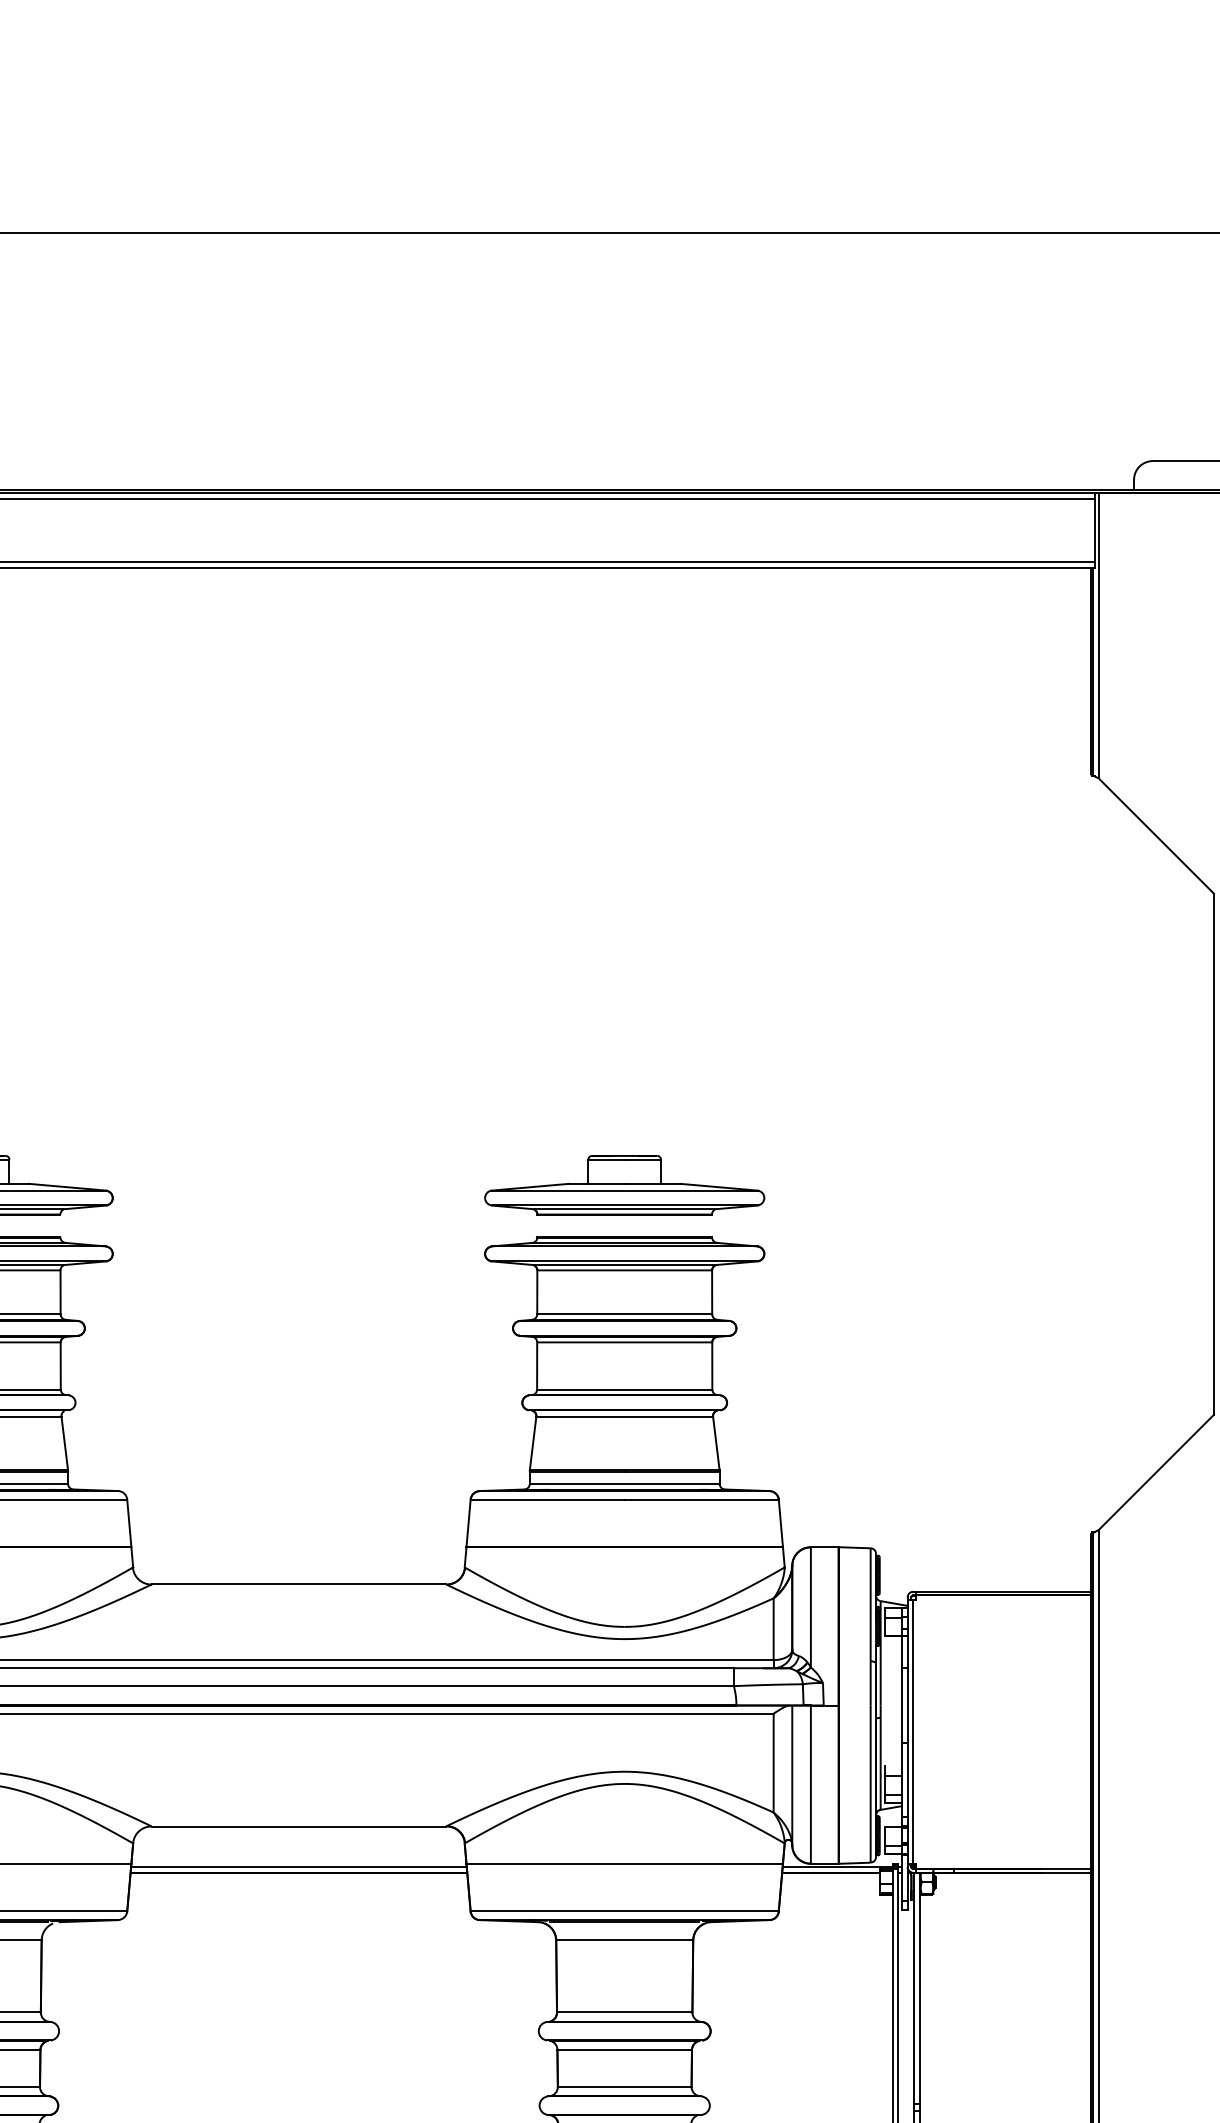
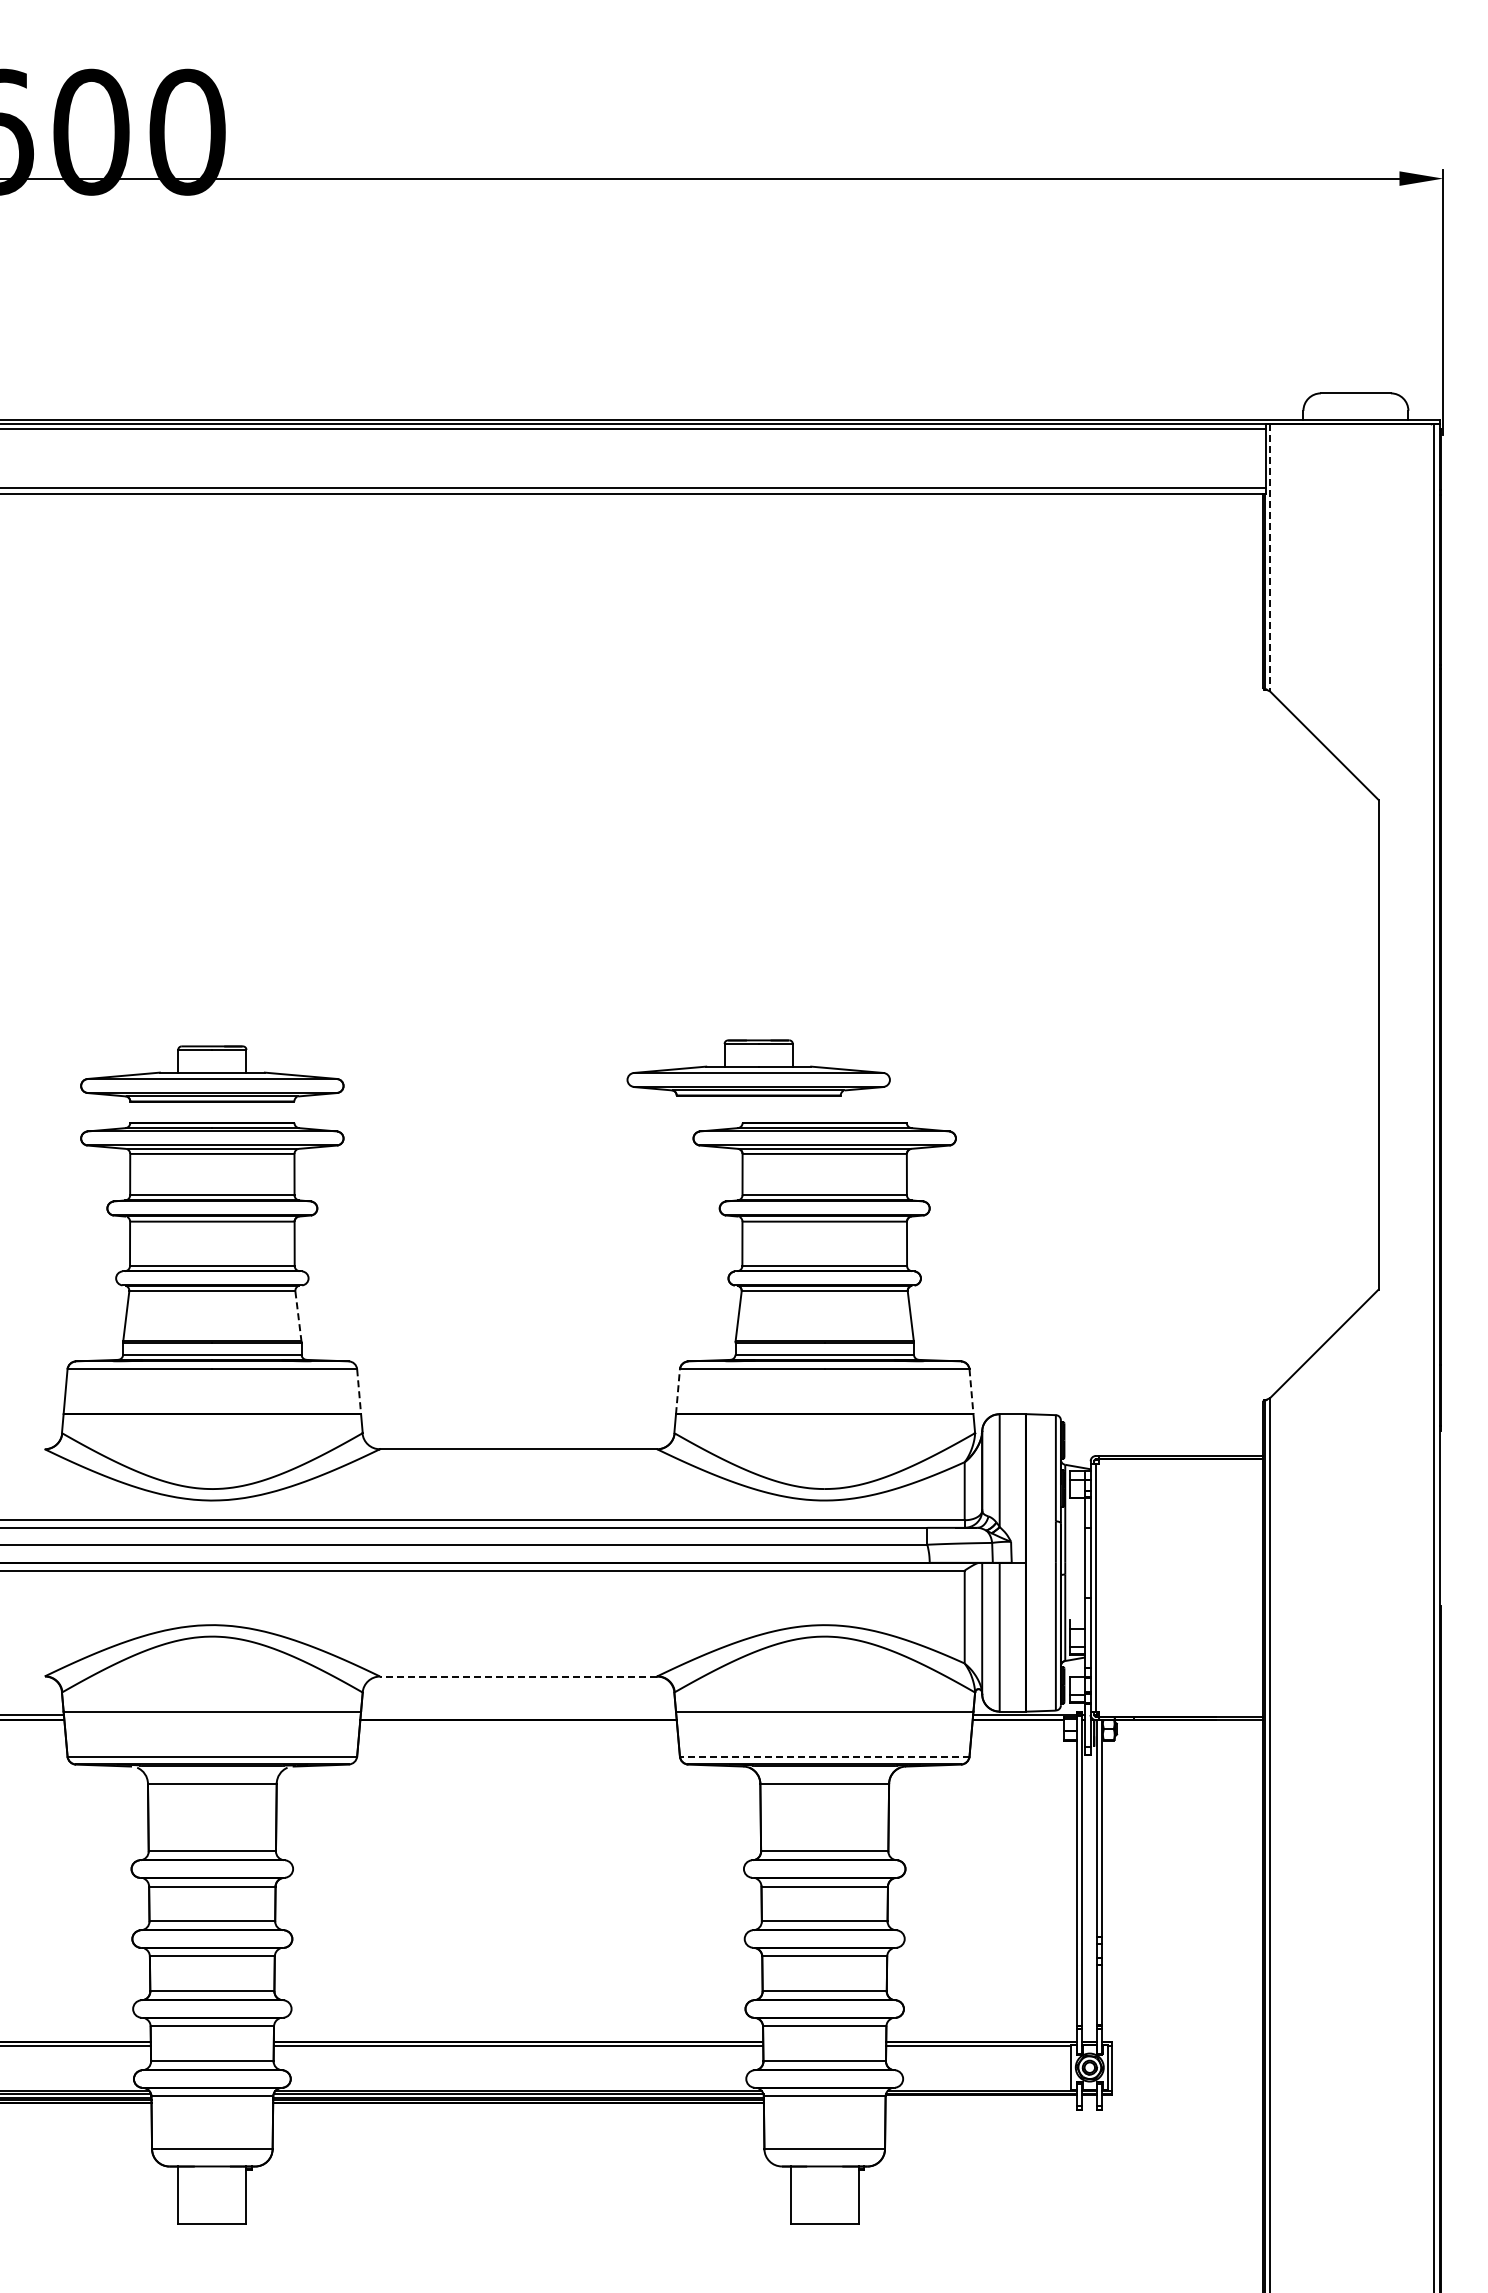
line: (1099, 635) -> (1270, 557), solid -> dashed
part: (624, 1184) -> (758, 1067), moved
line: (64, 1443) -> (298, 1316), solid -> dashed
line: (469, 1523) -> (678, 1391), solid -> dashed
line: (129, 1524) -> (359, 1392), solid -> dashed
line: (780, 1524) -> (971, 1392), solid -> dashed
line: (298, 1826) -> (518, 1676), solid -> dashed
line: (298, 1866) -> (518, 1714), removed
line: (624, 1911) -> (824, 1756), solid -> dashed

